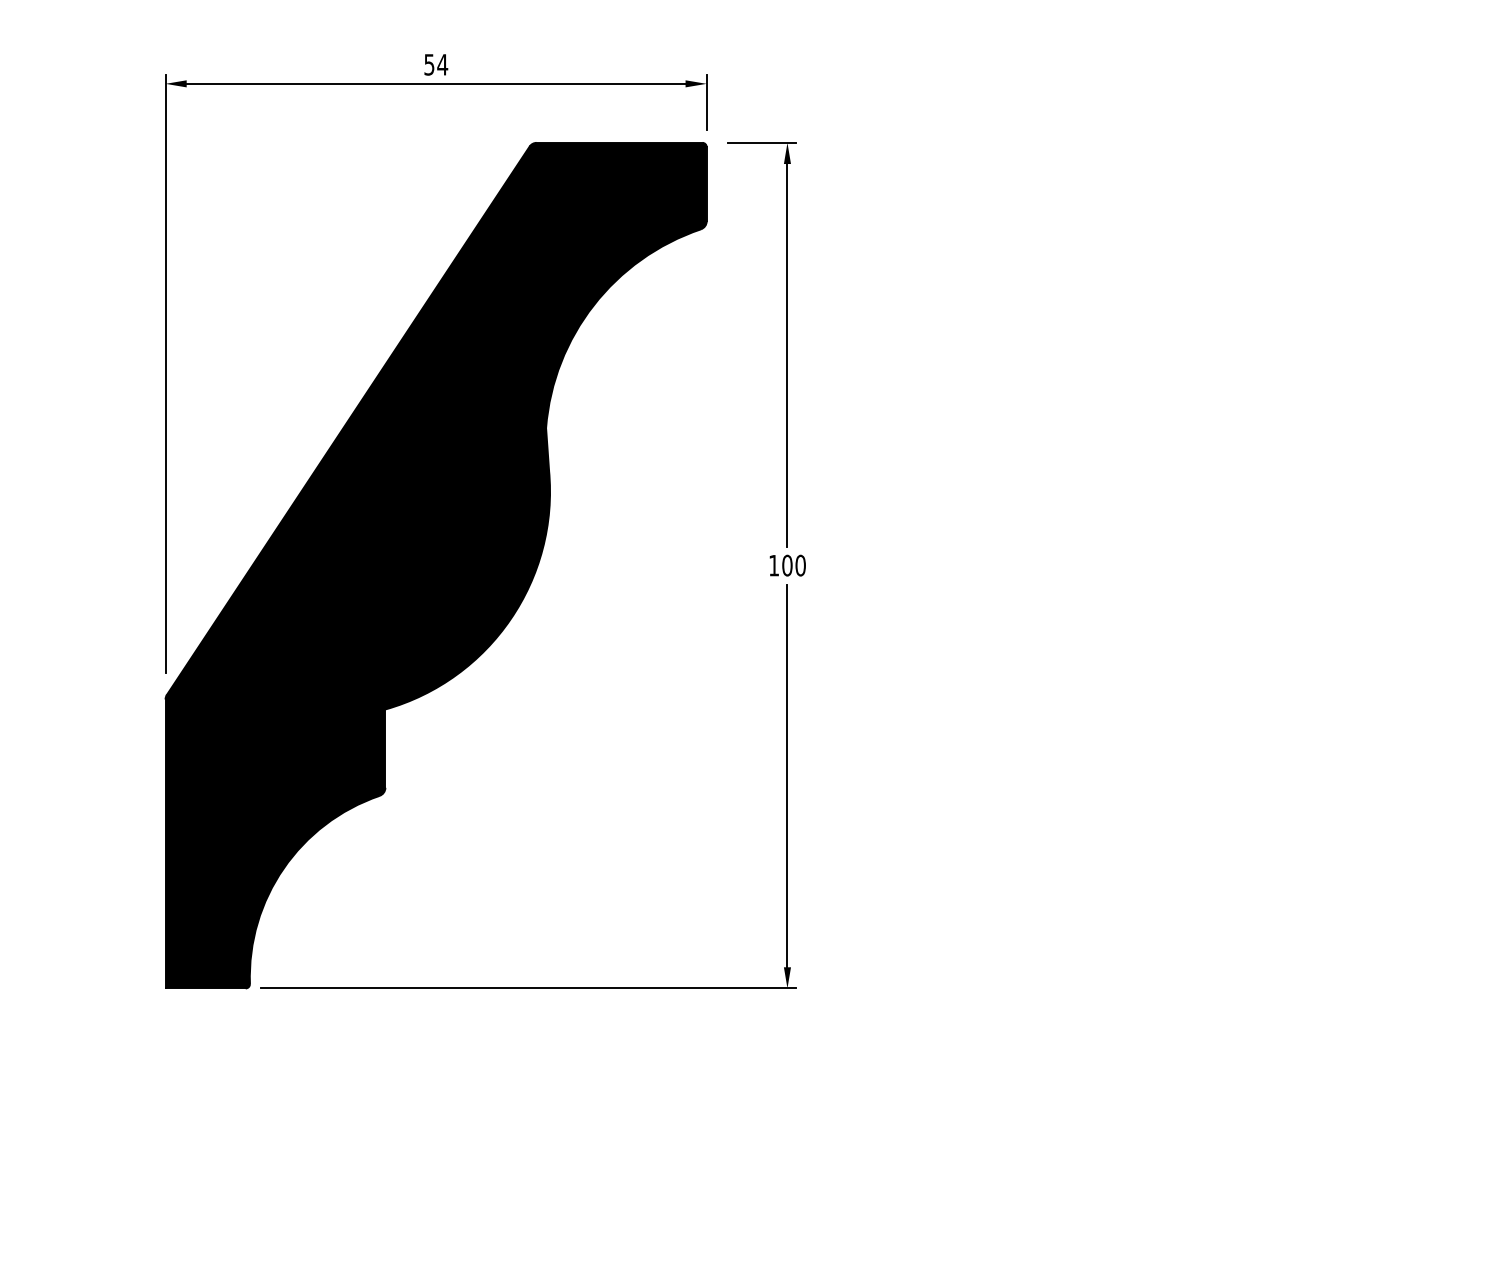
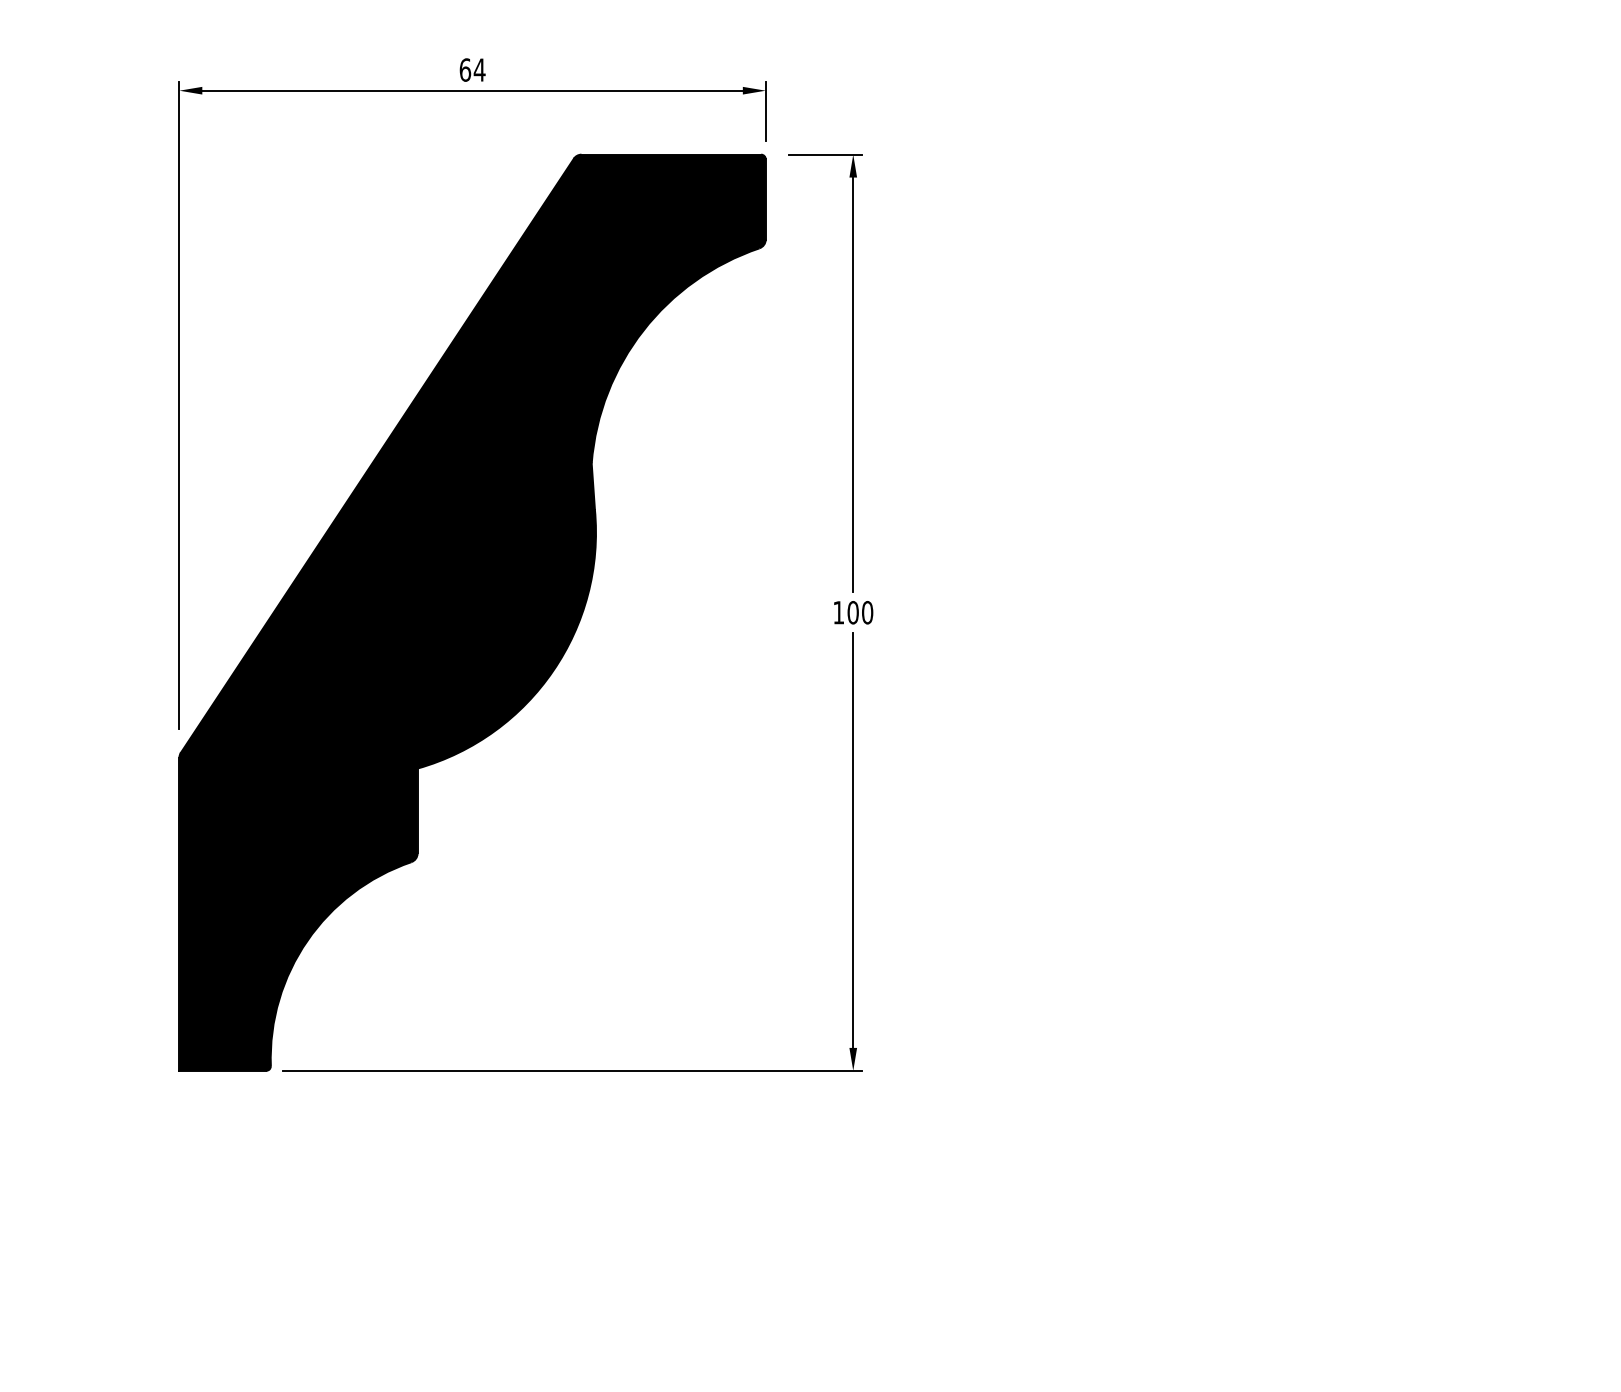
text: (429, 64) -> (465, 69), 54 -> 64

